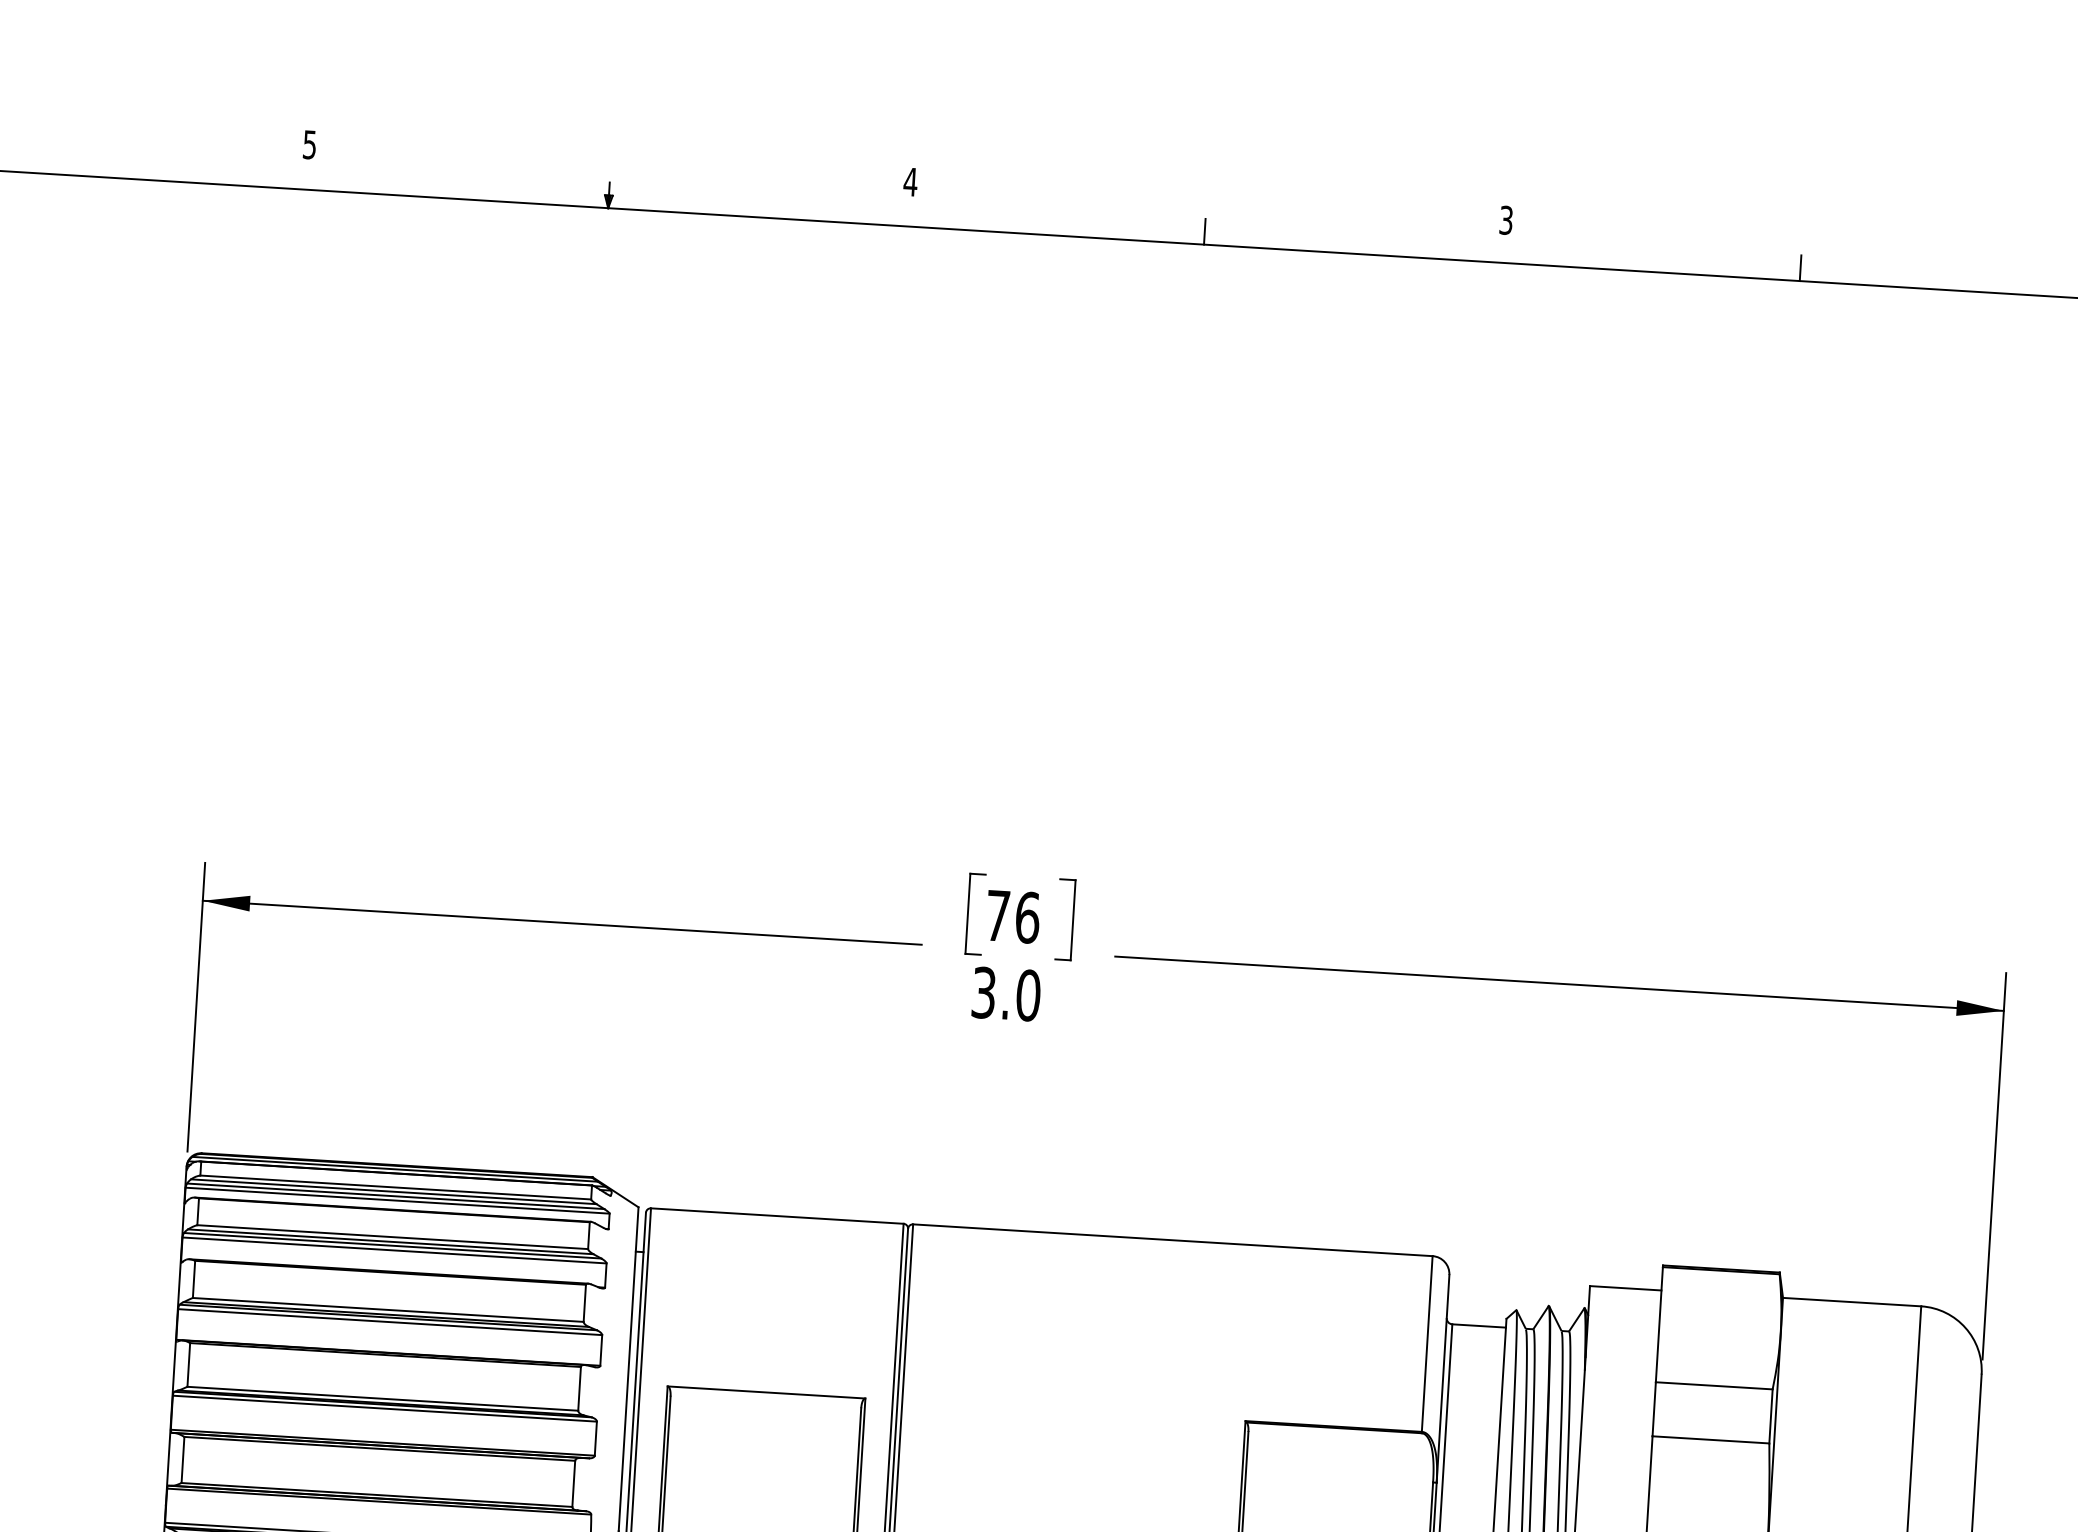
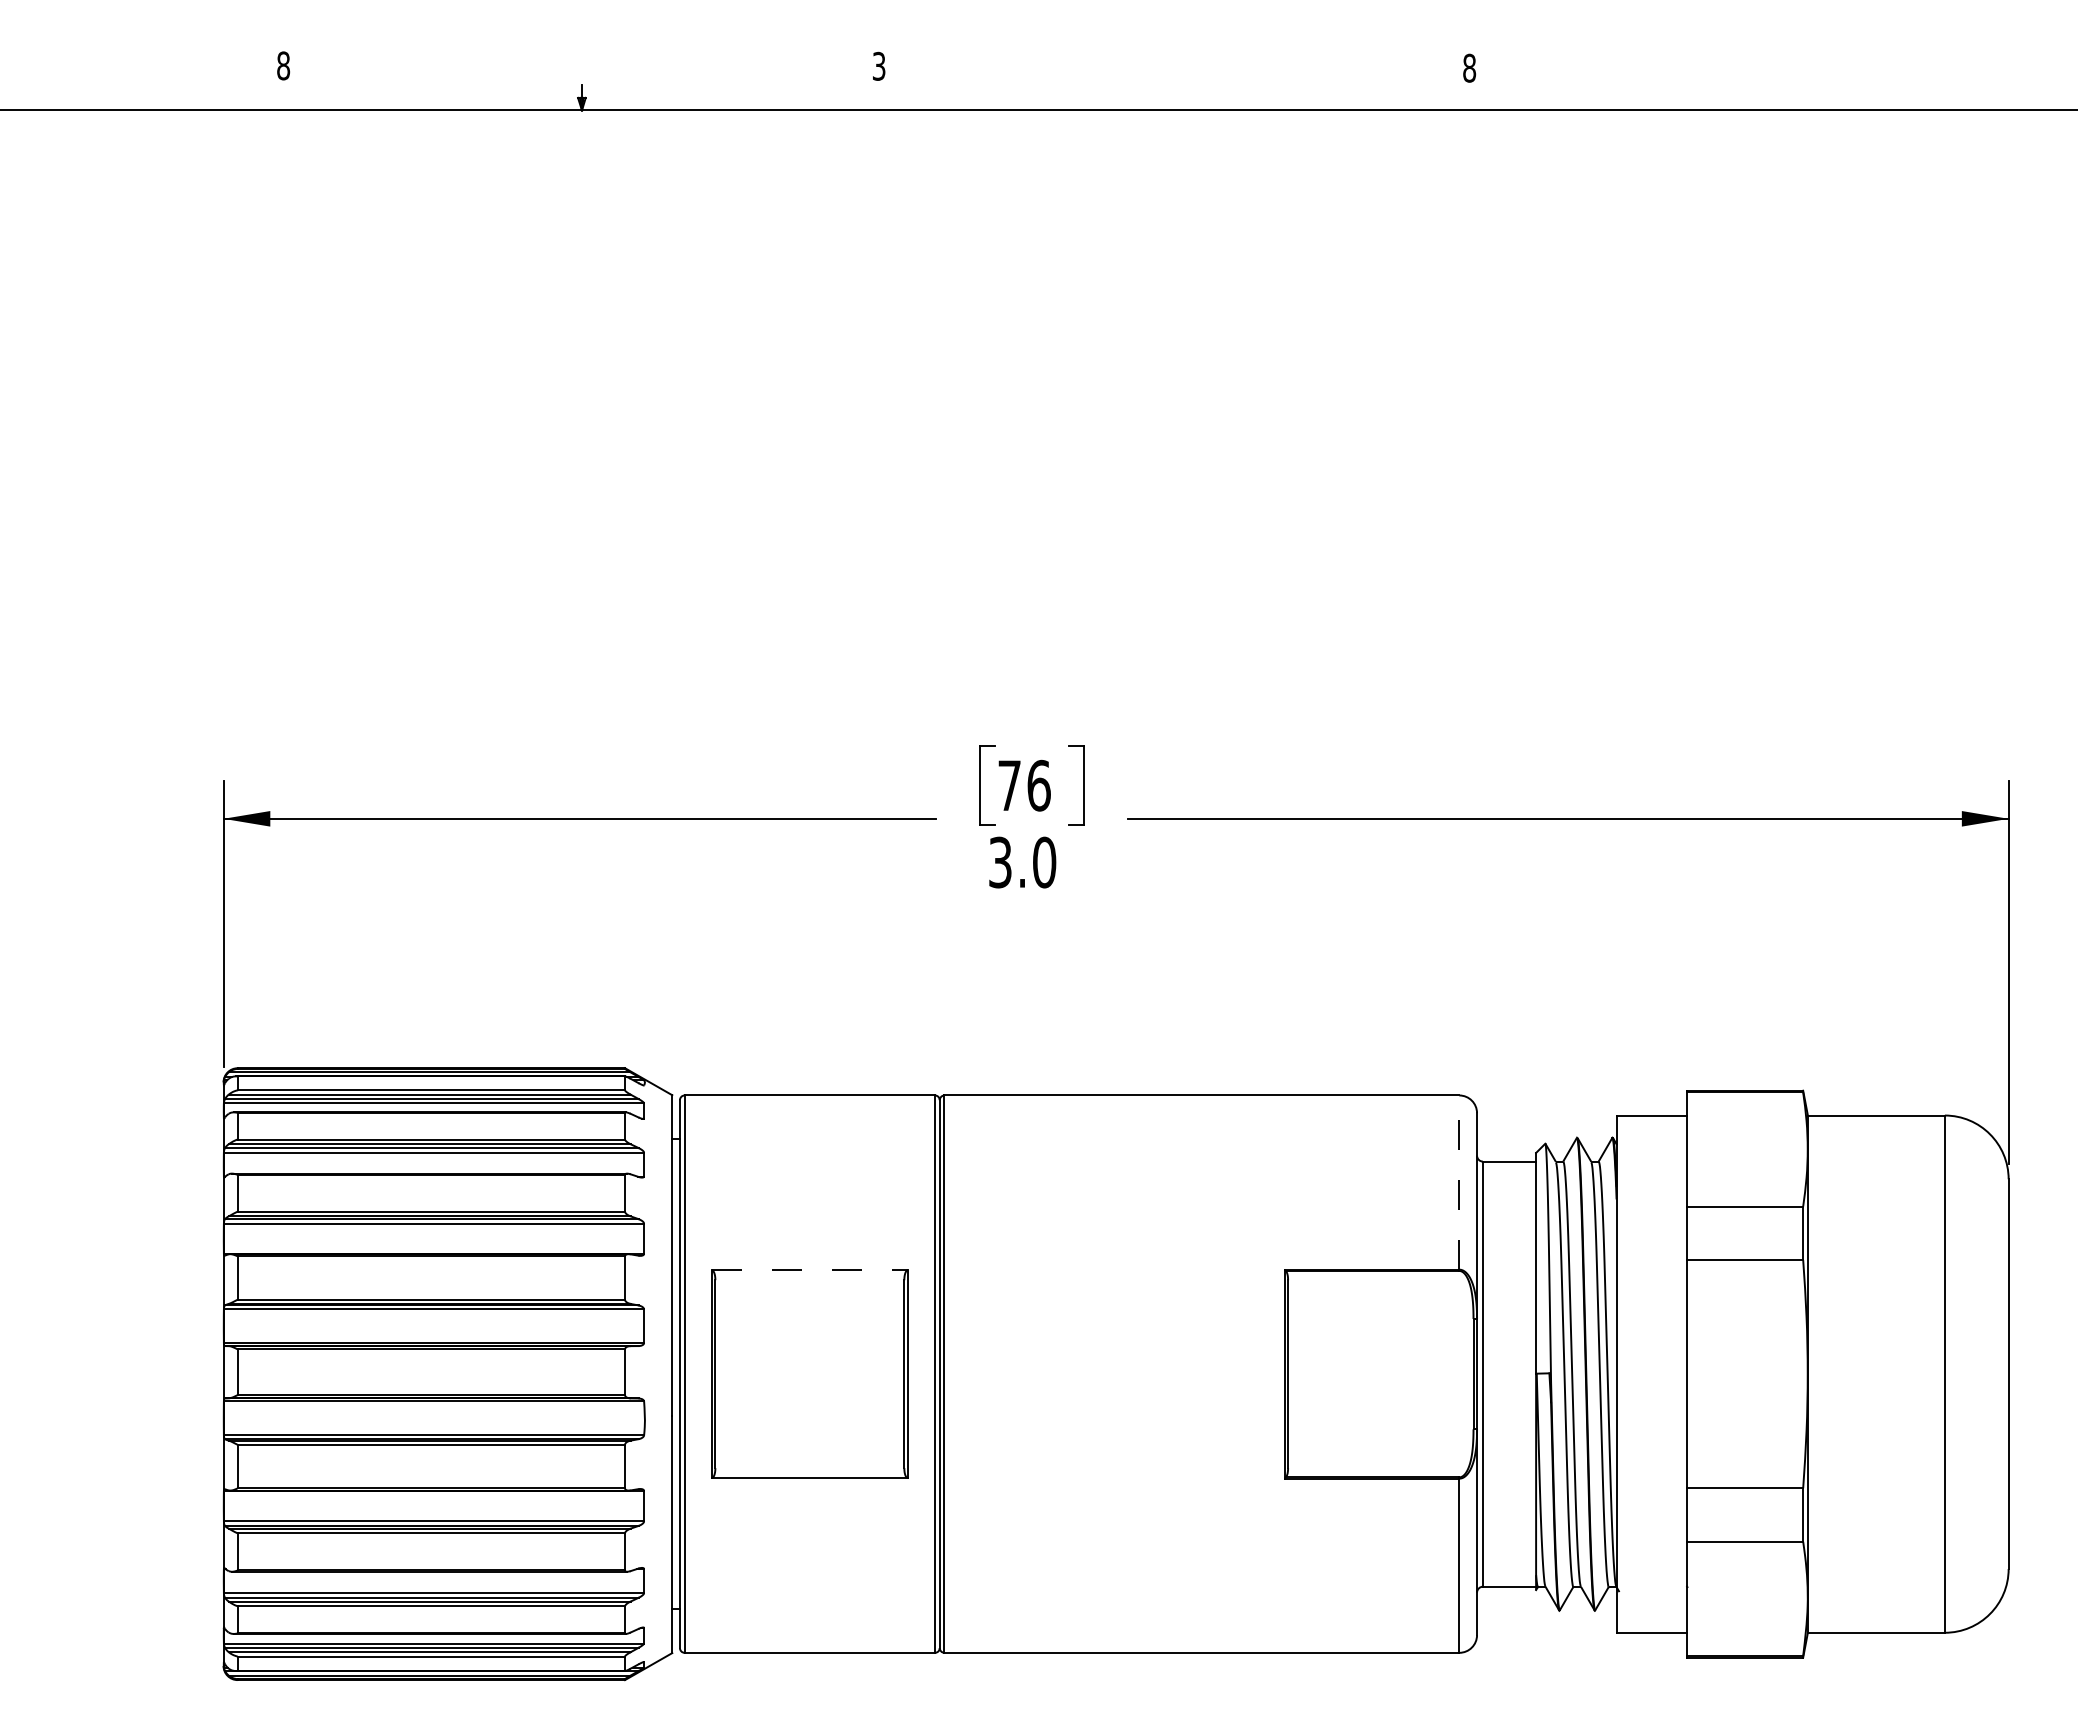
text: (309, 144) -> (283, 65), 5 -> 8
text: (910, 181) -> (878, 65), 4 -> 3
text: (1506, 219) -> (1469, 67), 3 -> 8
line: (1204, 231) -> (1172, 97), removed
line: (1801, 268) -> (1763, 97), removed
line: (1427, 1343) -> (1459, 1182), solid -> dashed
line: (767, 1392) -> (810, 1270), solid -> dashed

